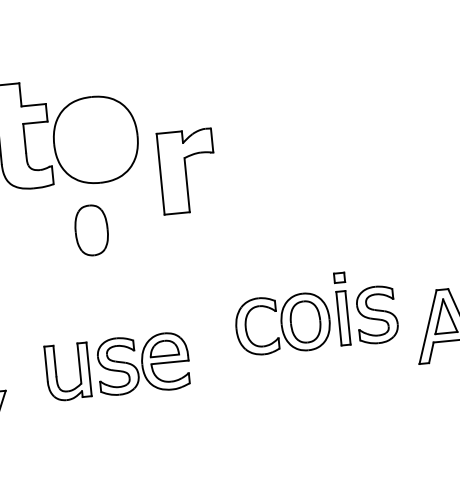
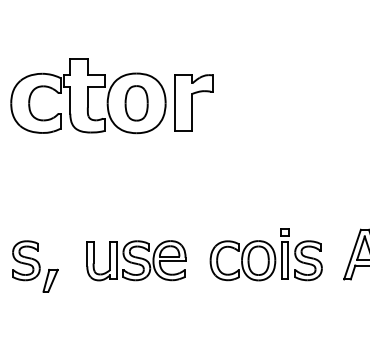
part: (187, 170) -> (193, 102), moved
part: (91, 230) -> (136, 103), moved
part: (314, 312) -> (265, 254), moved

